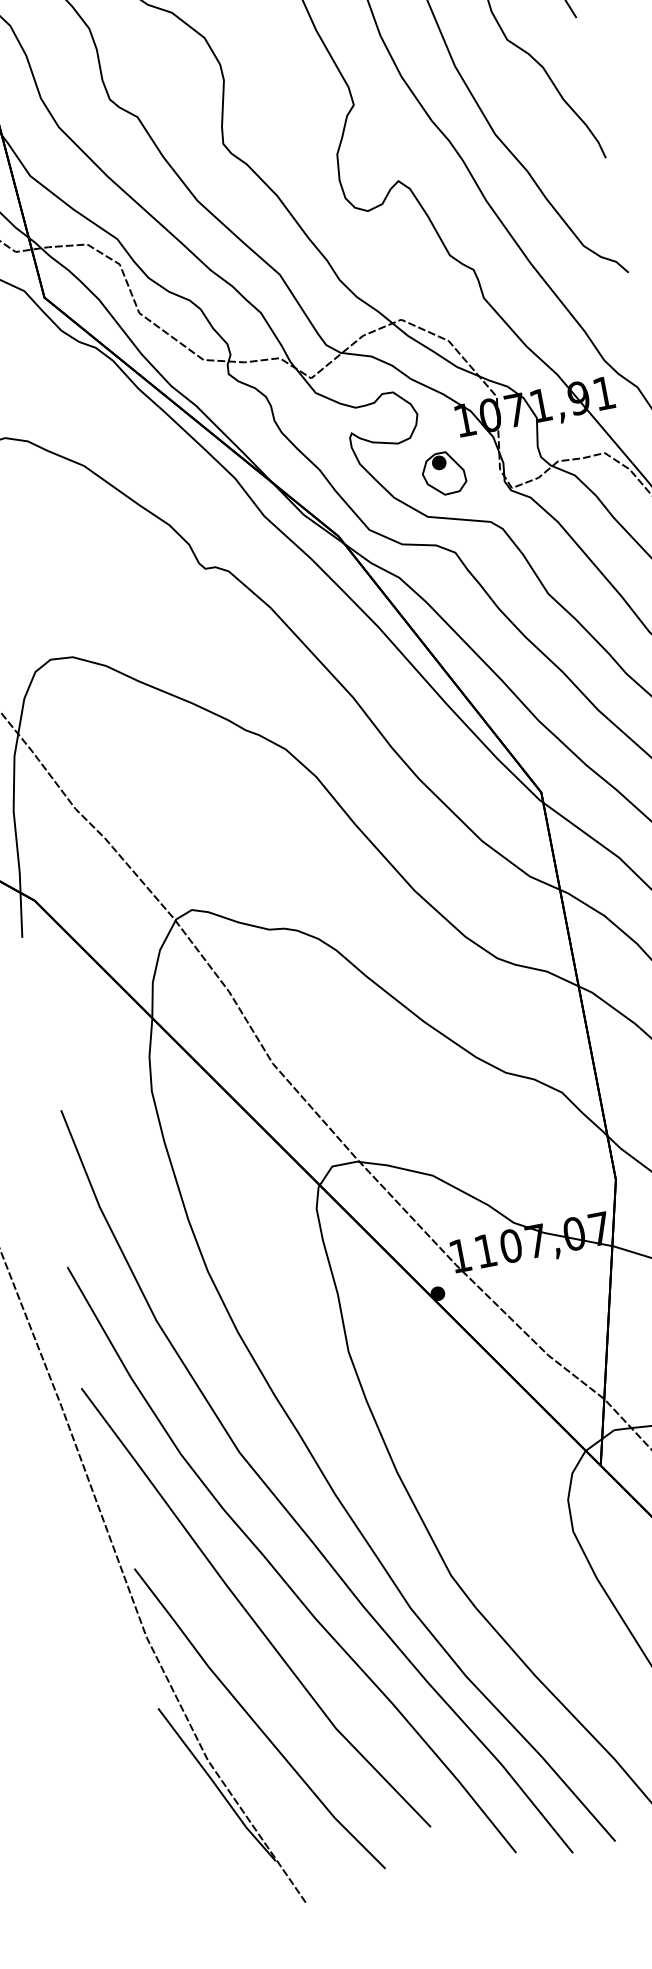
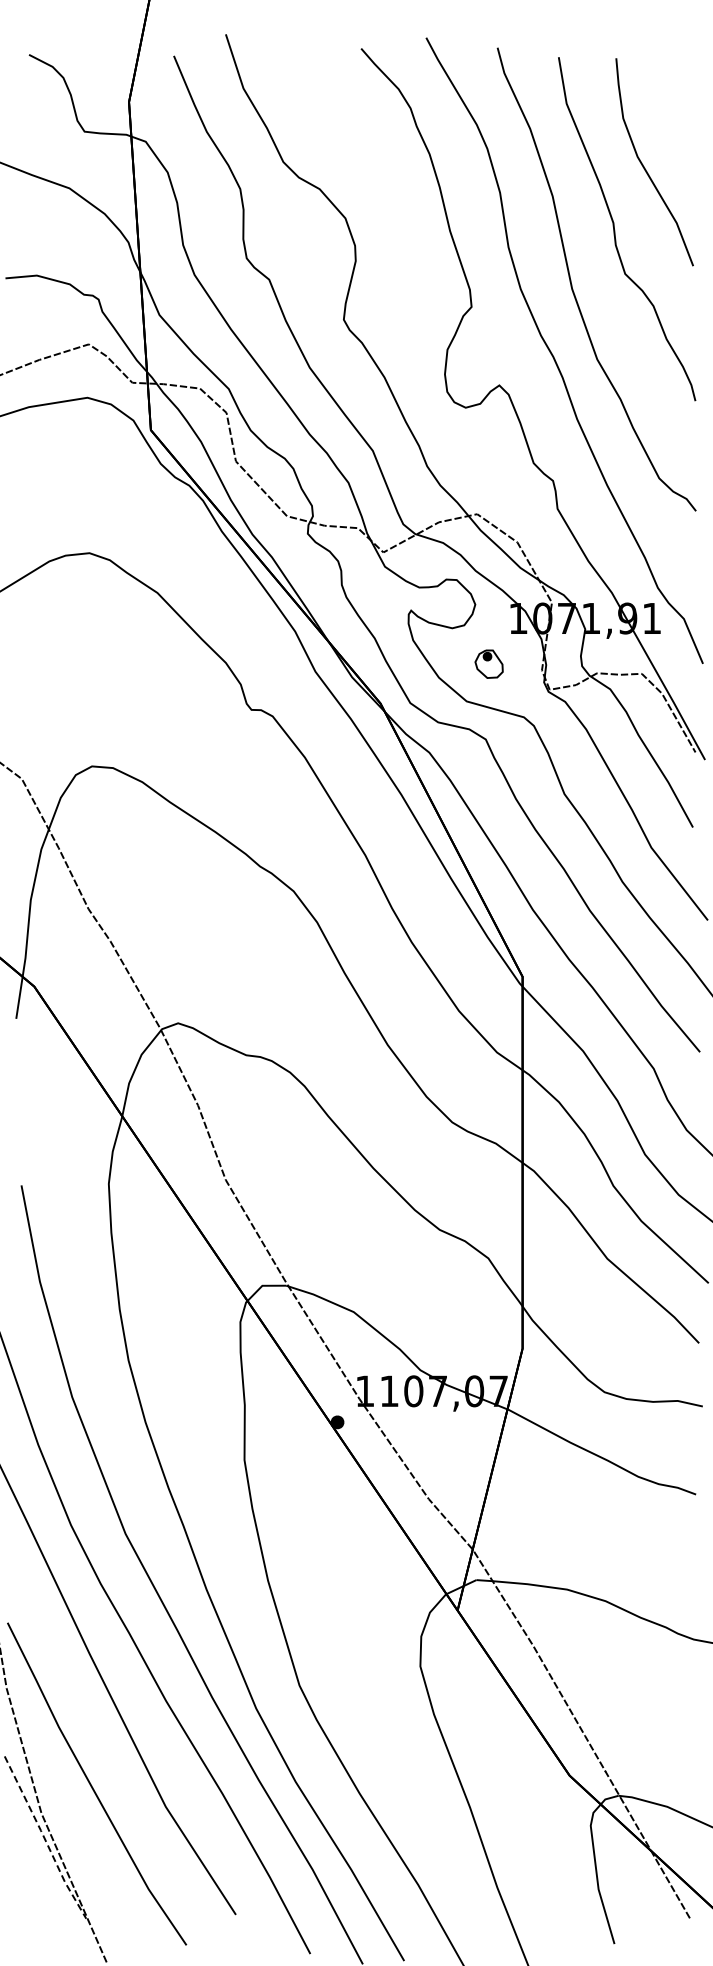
part: (442, 472) -> (488, 663), size x0.7
line: (216, 1786) -> (44, 1838), solid -> dashed

